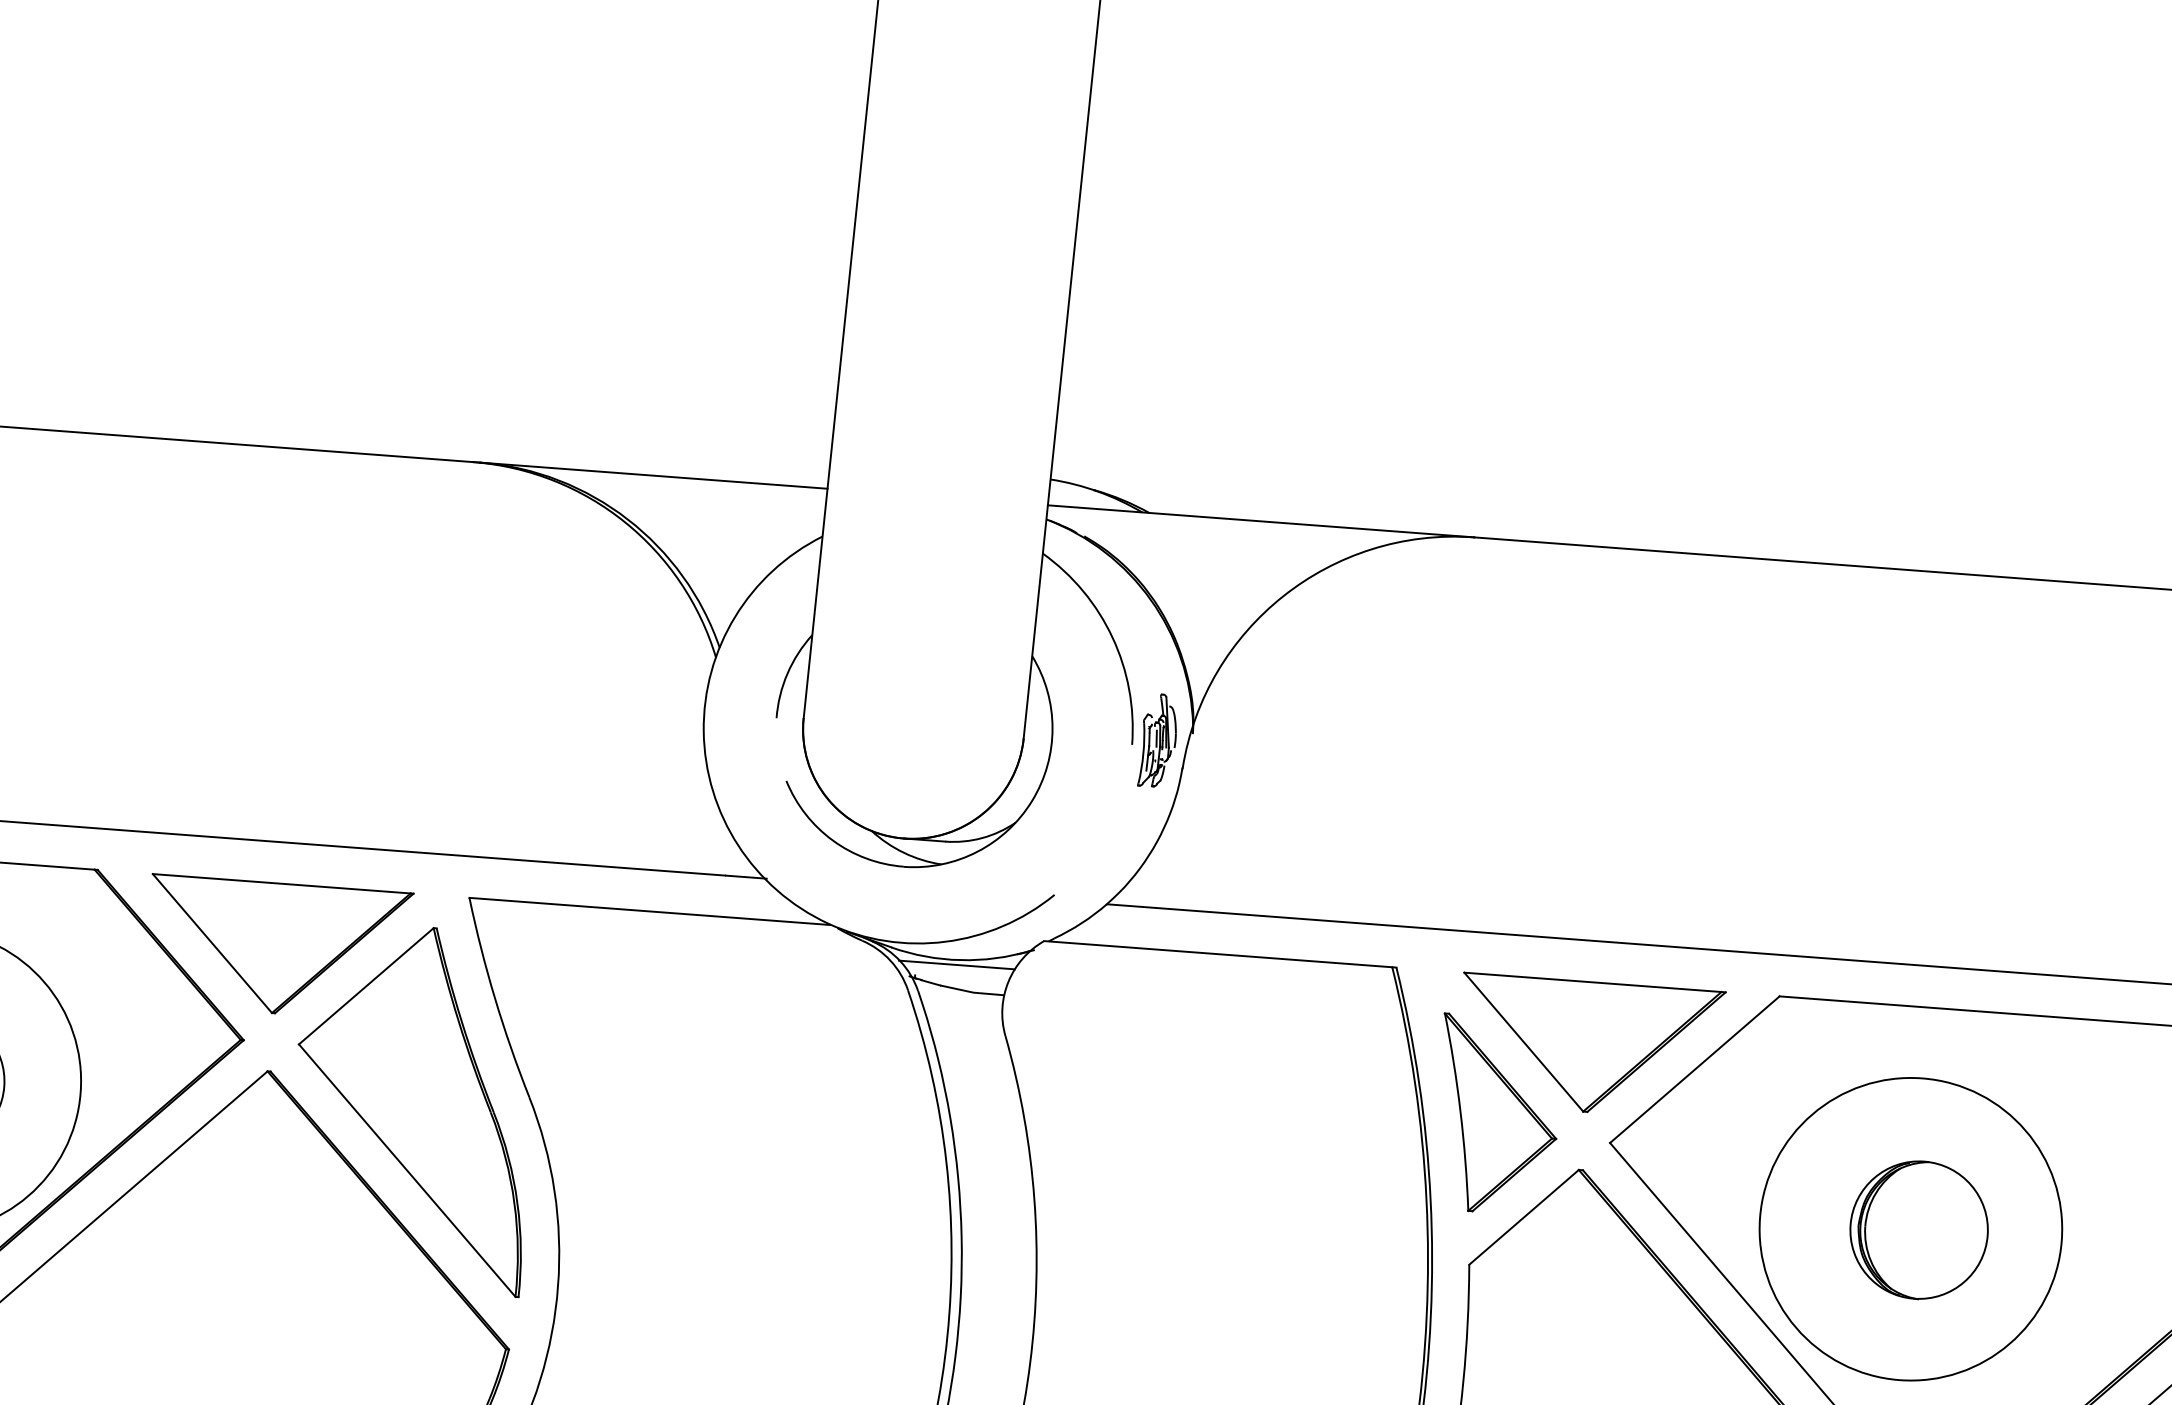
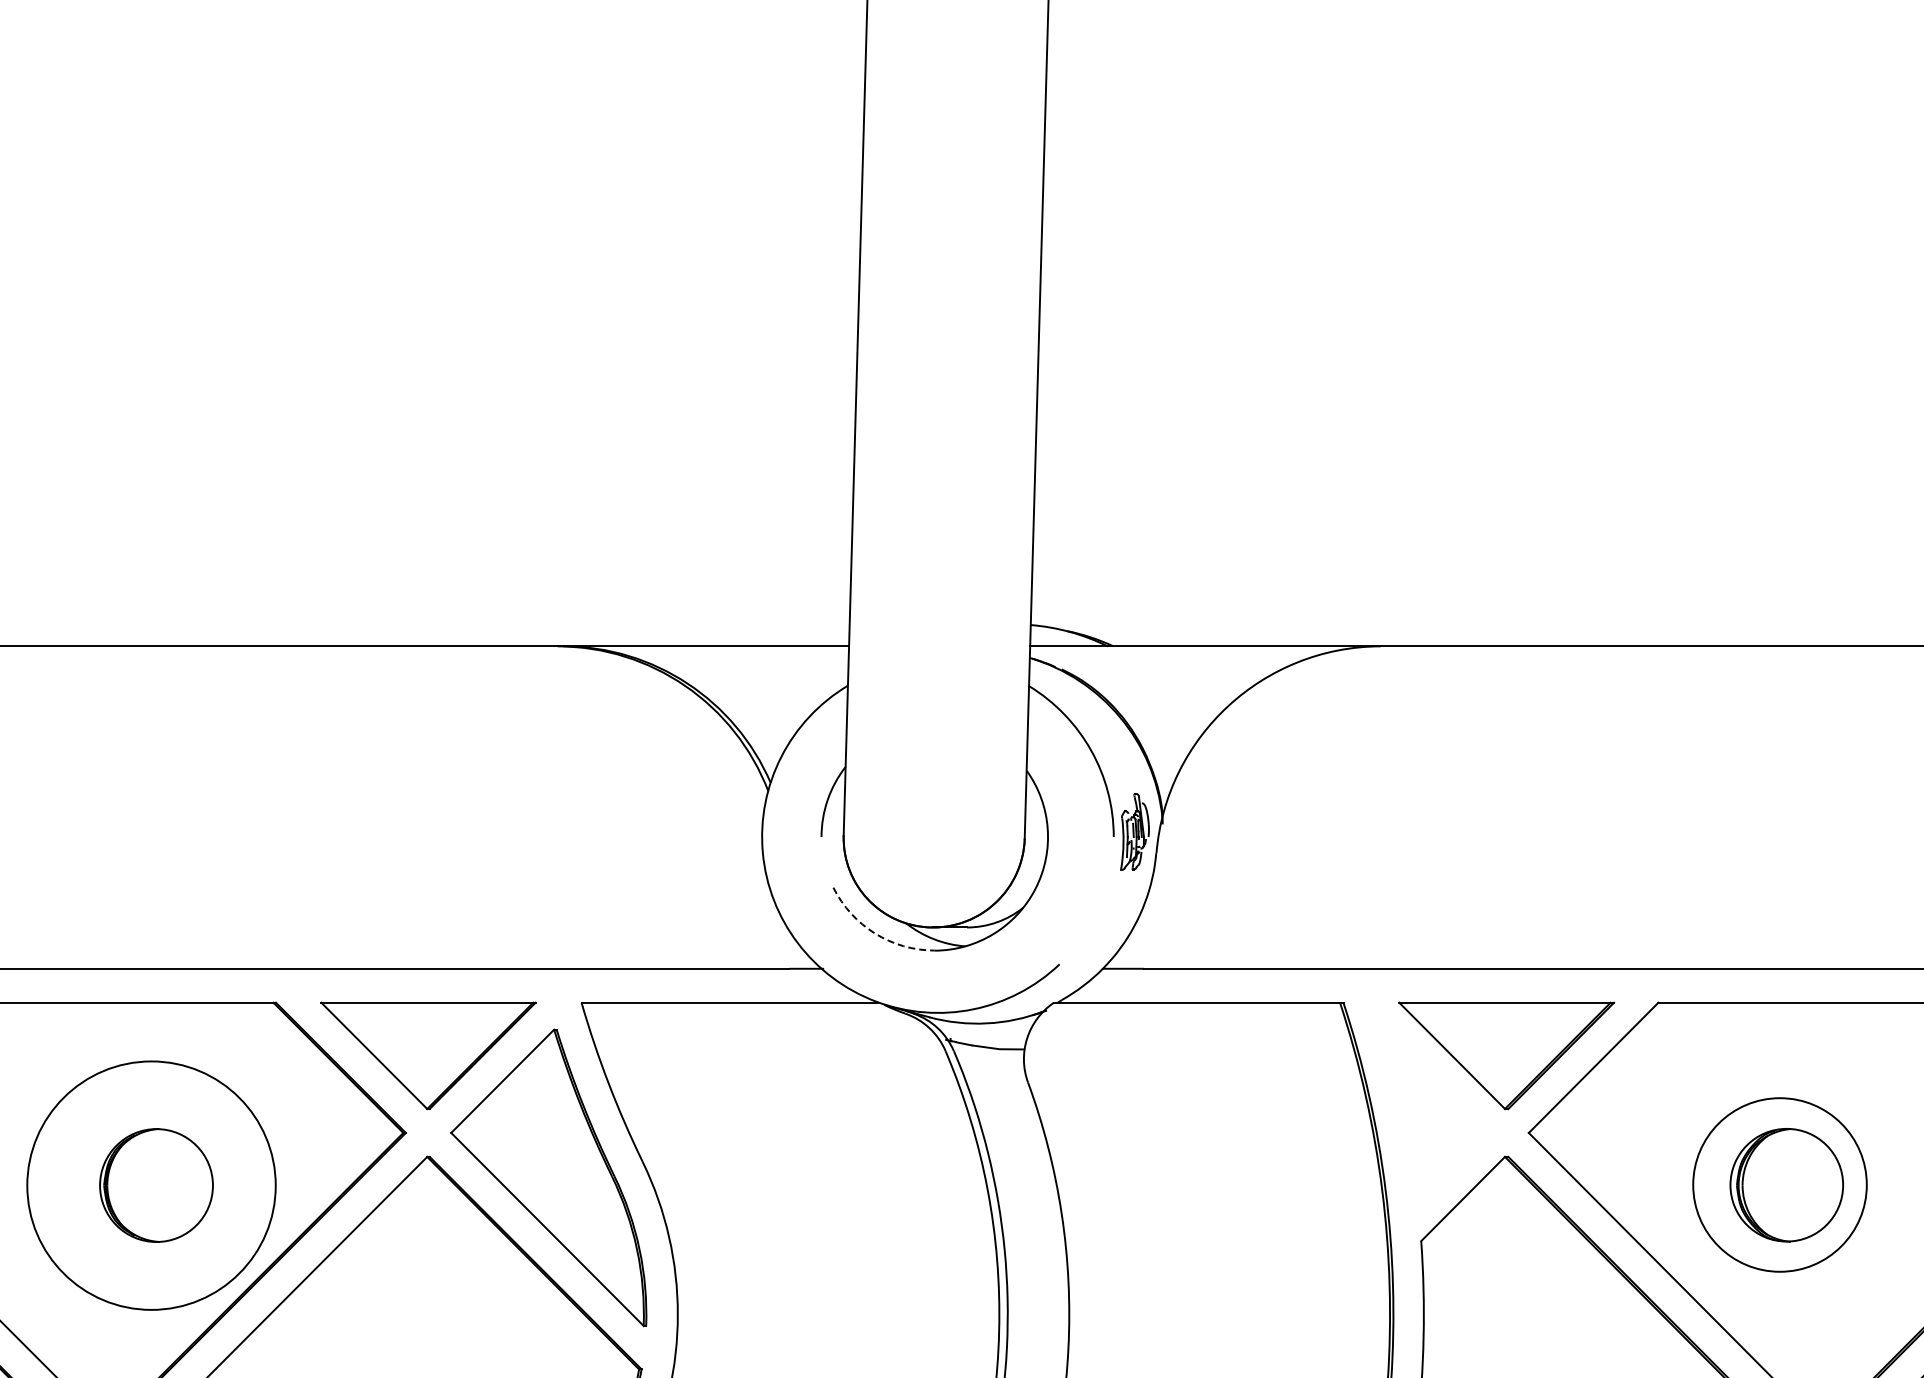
arc: (833, 840) -> (875, 933), solid -> dashed
line: (956, 964) -> (983, 1027), removed
part: (1496, 1115) -> (1434, 1117), removed
circle: (1911, 1228) -> (1780, 1184), size x0.7

